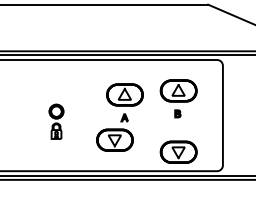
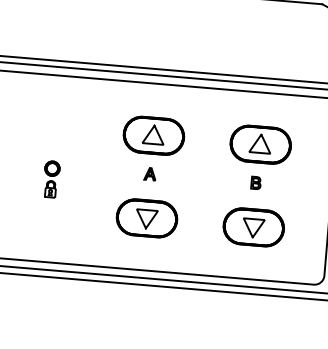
part: (124, 102) -> (152, 148), moved
part: (56, 121) -> (51, 178), size x0.62
part: (178, 151) -> (253, 226), moved

